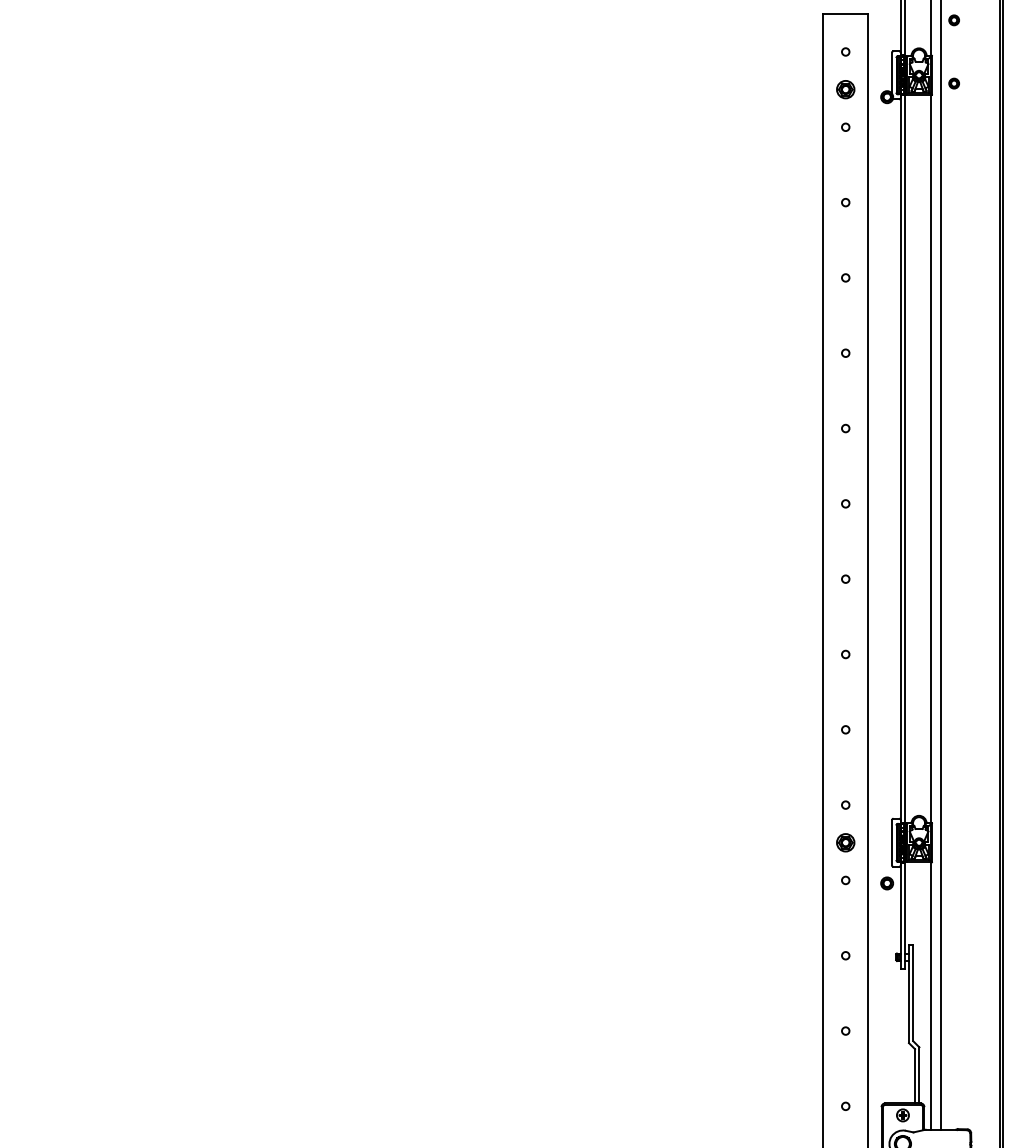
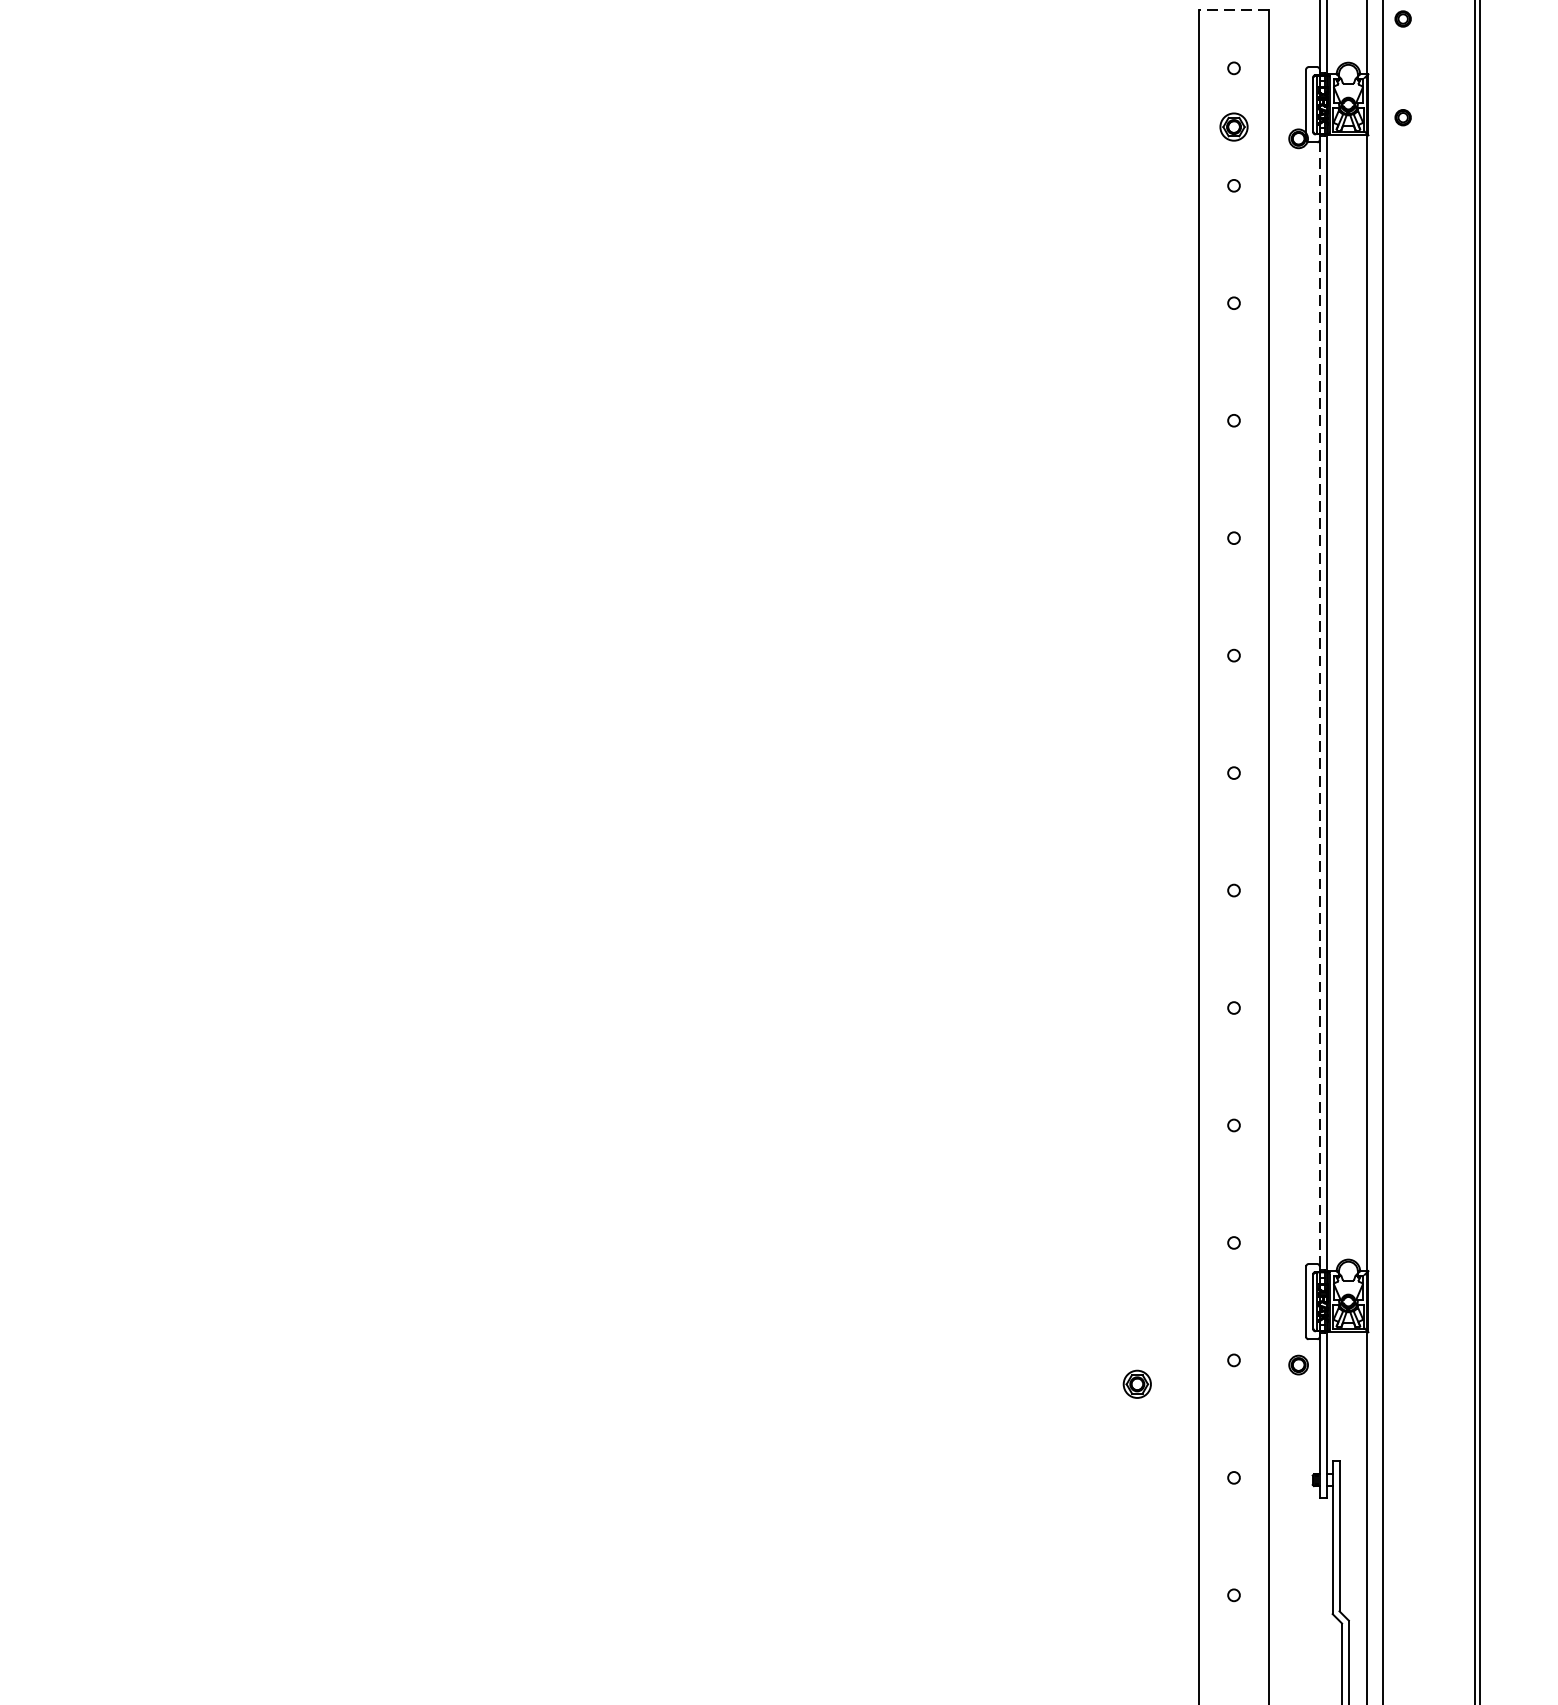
line: (845, 14) -> (1233, 9), solid -> dashed
line: (900, 459) -> (1319, 703), solid -> dashed
part: (845, 842) -> (1136, 1383), moved

